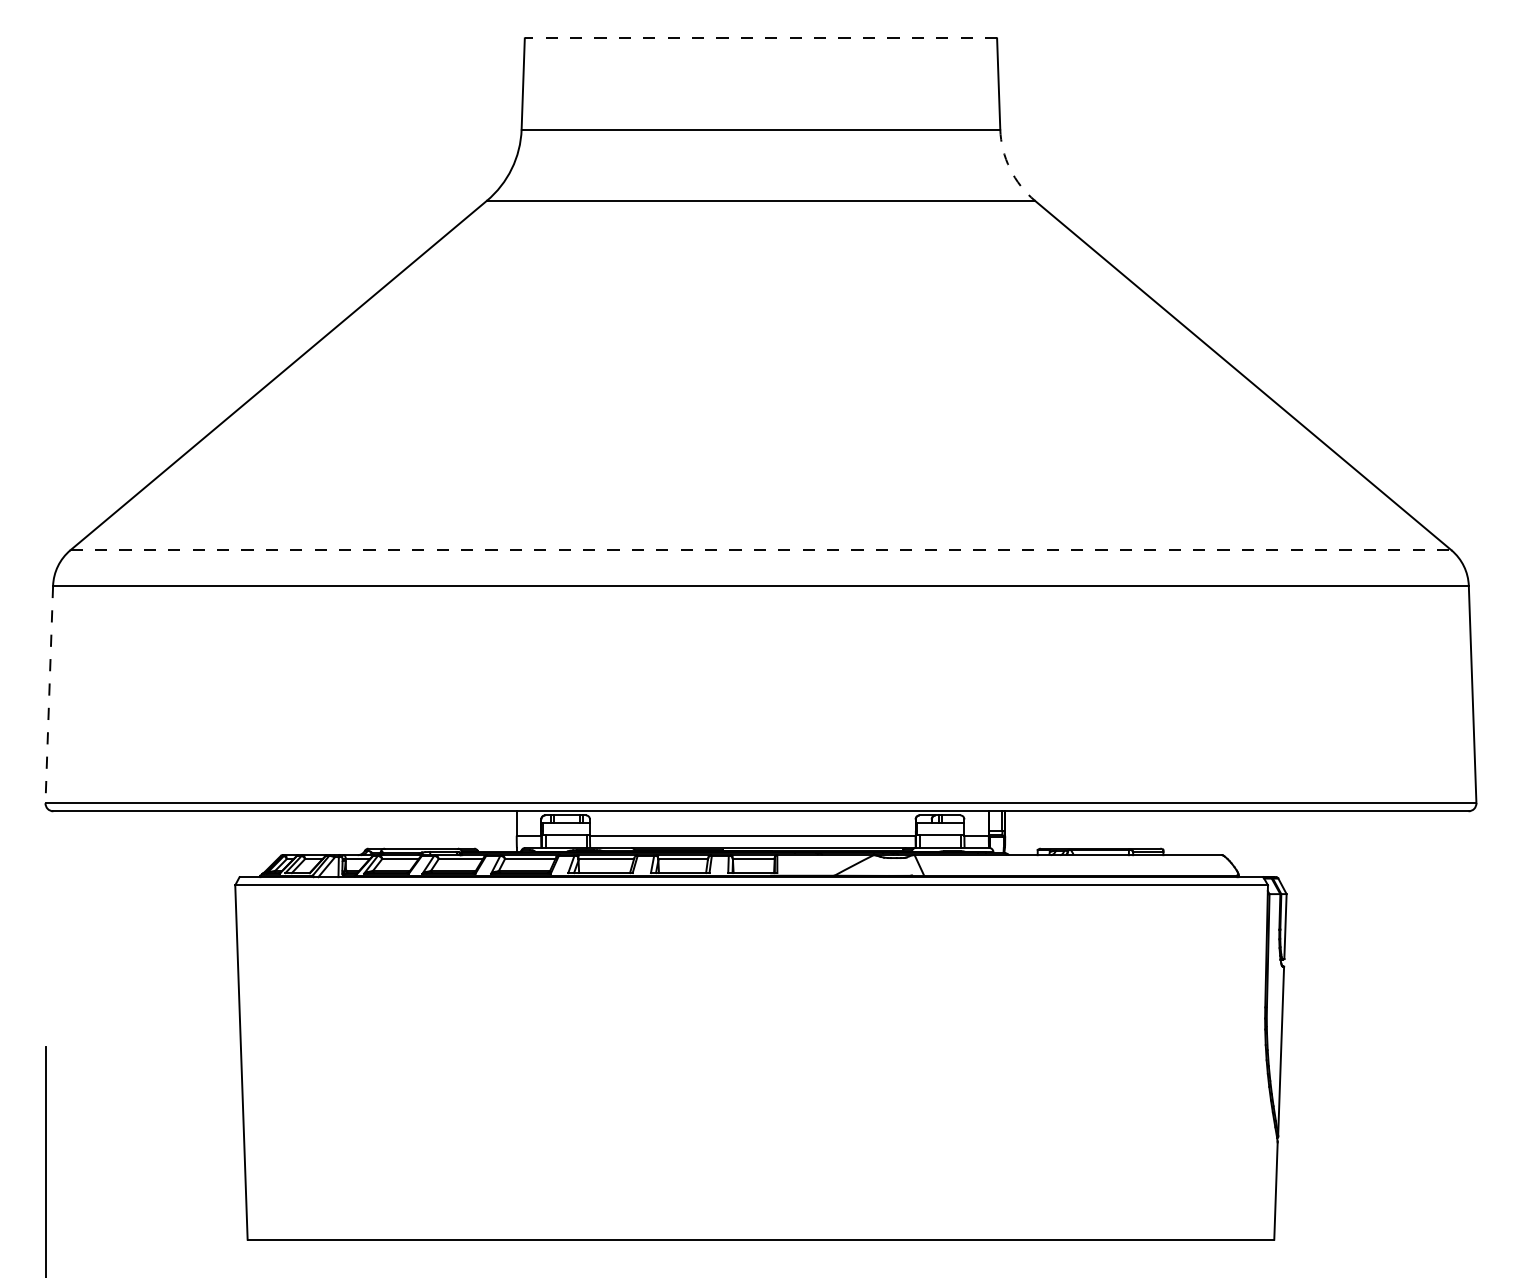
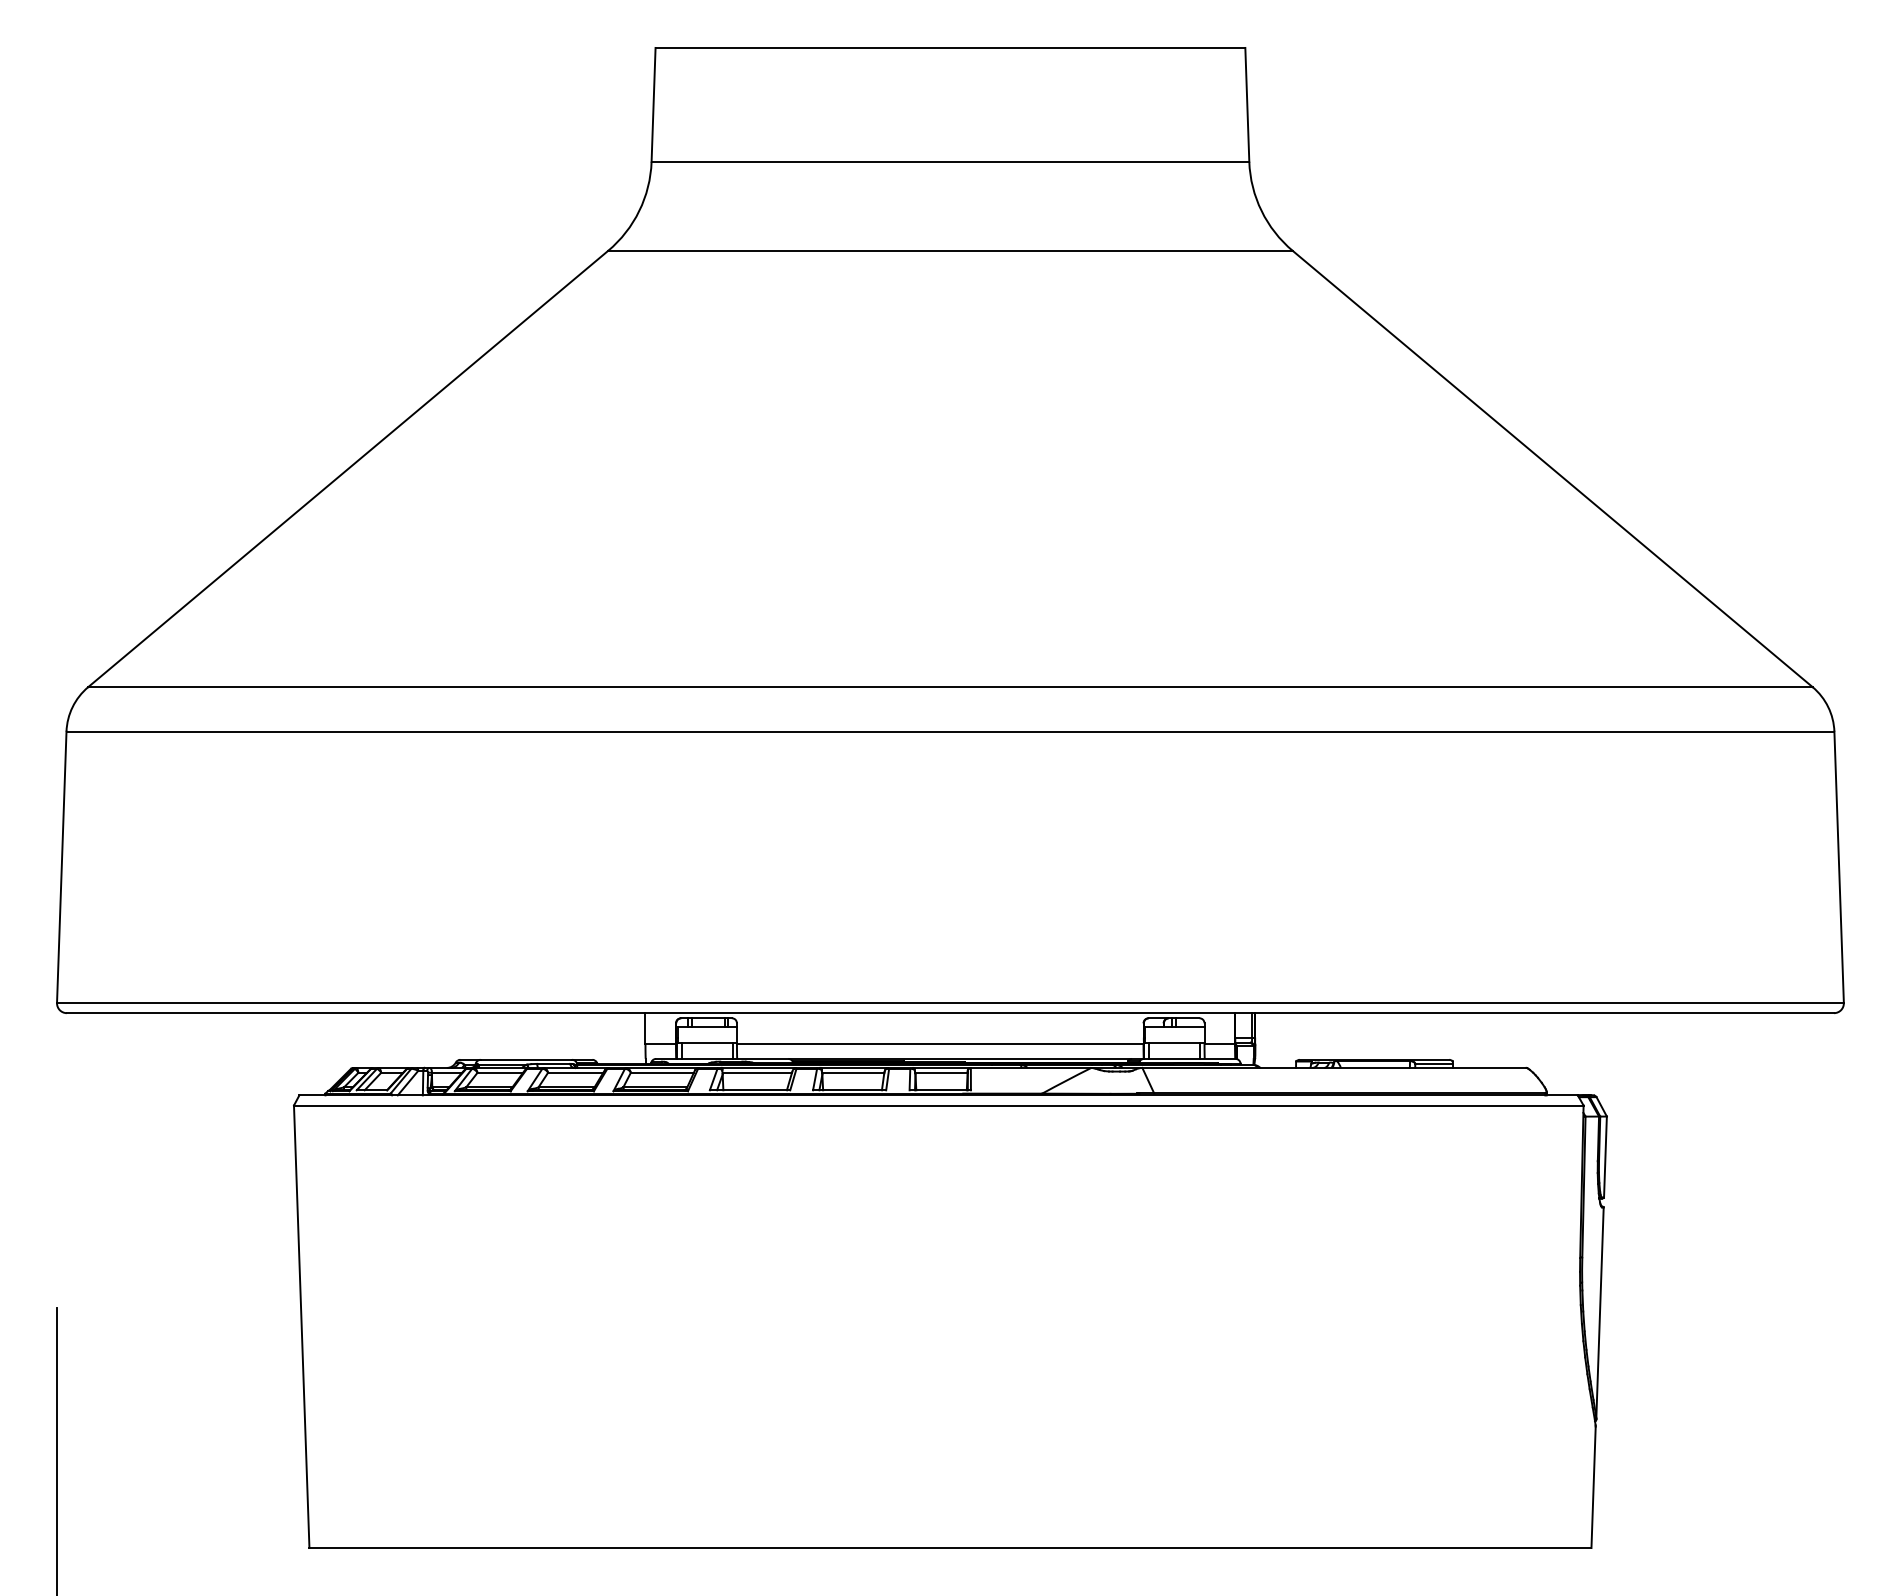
line: (761, 37) -> (950, 47), dashed -> solid
arc: (1010, 168) -> (1261, 210), dashed -> solid
line: (761, 550) -> (950, 687), dashed -> solid
line: (49, 694) -> (61, 867), dashed -> solid

